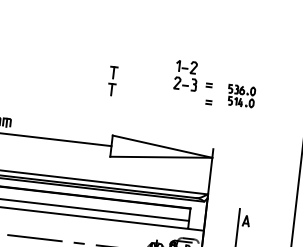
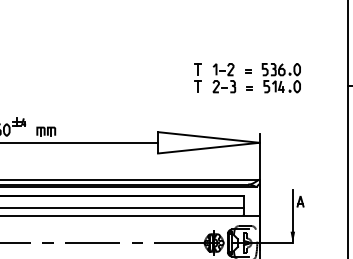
part: (186, 75) -> (224, 78), moved
part: (112, 80) -> (197, 77), moved
part: (240, 96) -> (280, 78), size x1.43

